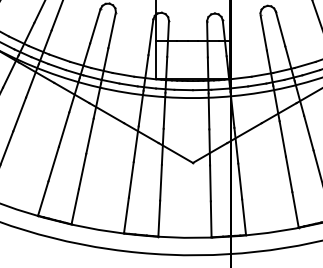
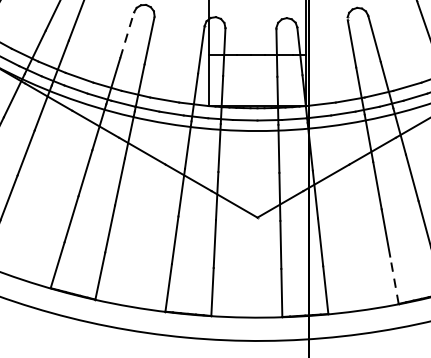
line: (95, 25) -> (127, 34), solid -> dashed
line: (295, 209) -> (394, 279), solid -> dashed

